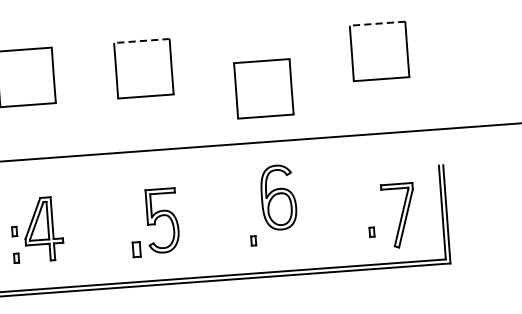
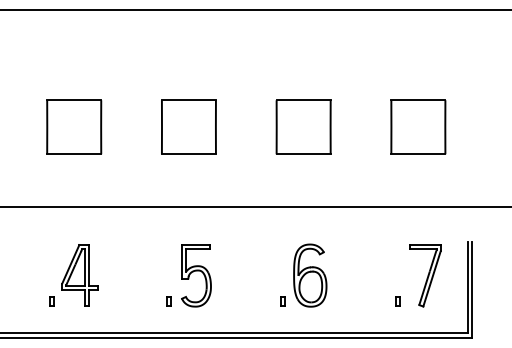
line: (376, 24) -> (417, 100), dashed -> solid
line: (141, 41) -> (188, 100), dashed -> solid
part: (263, 88) -> (303, 126), moved
part: (278, 197) -> (310, 275), moved
part: (398, 215) -> (425, 275), moved
part: (13, 231) -> (51, 275), removed
part: (136, 249) -> (168, 301), size x0.62

